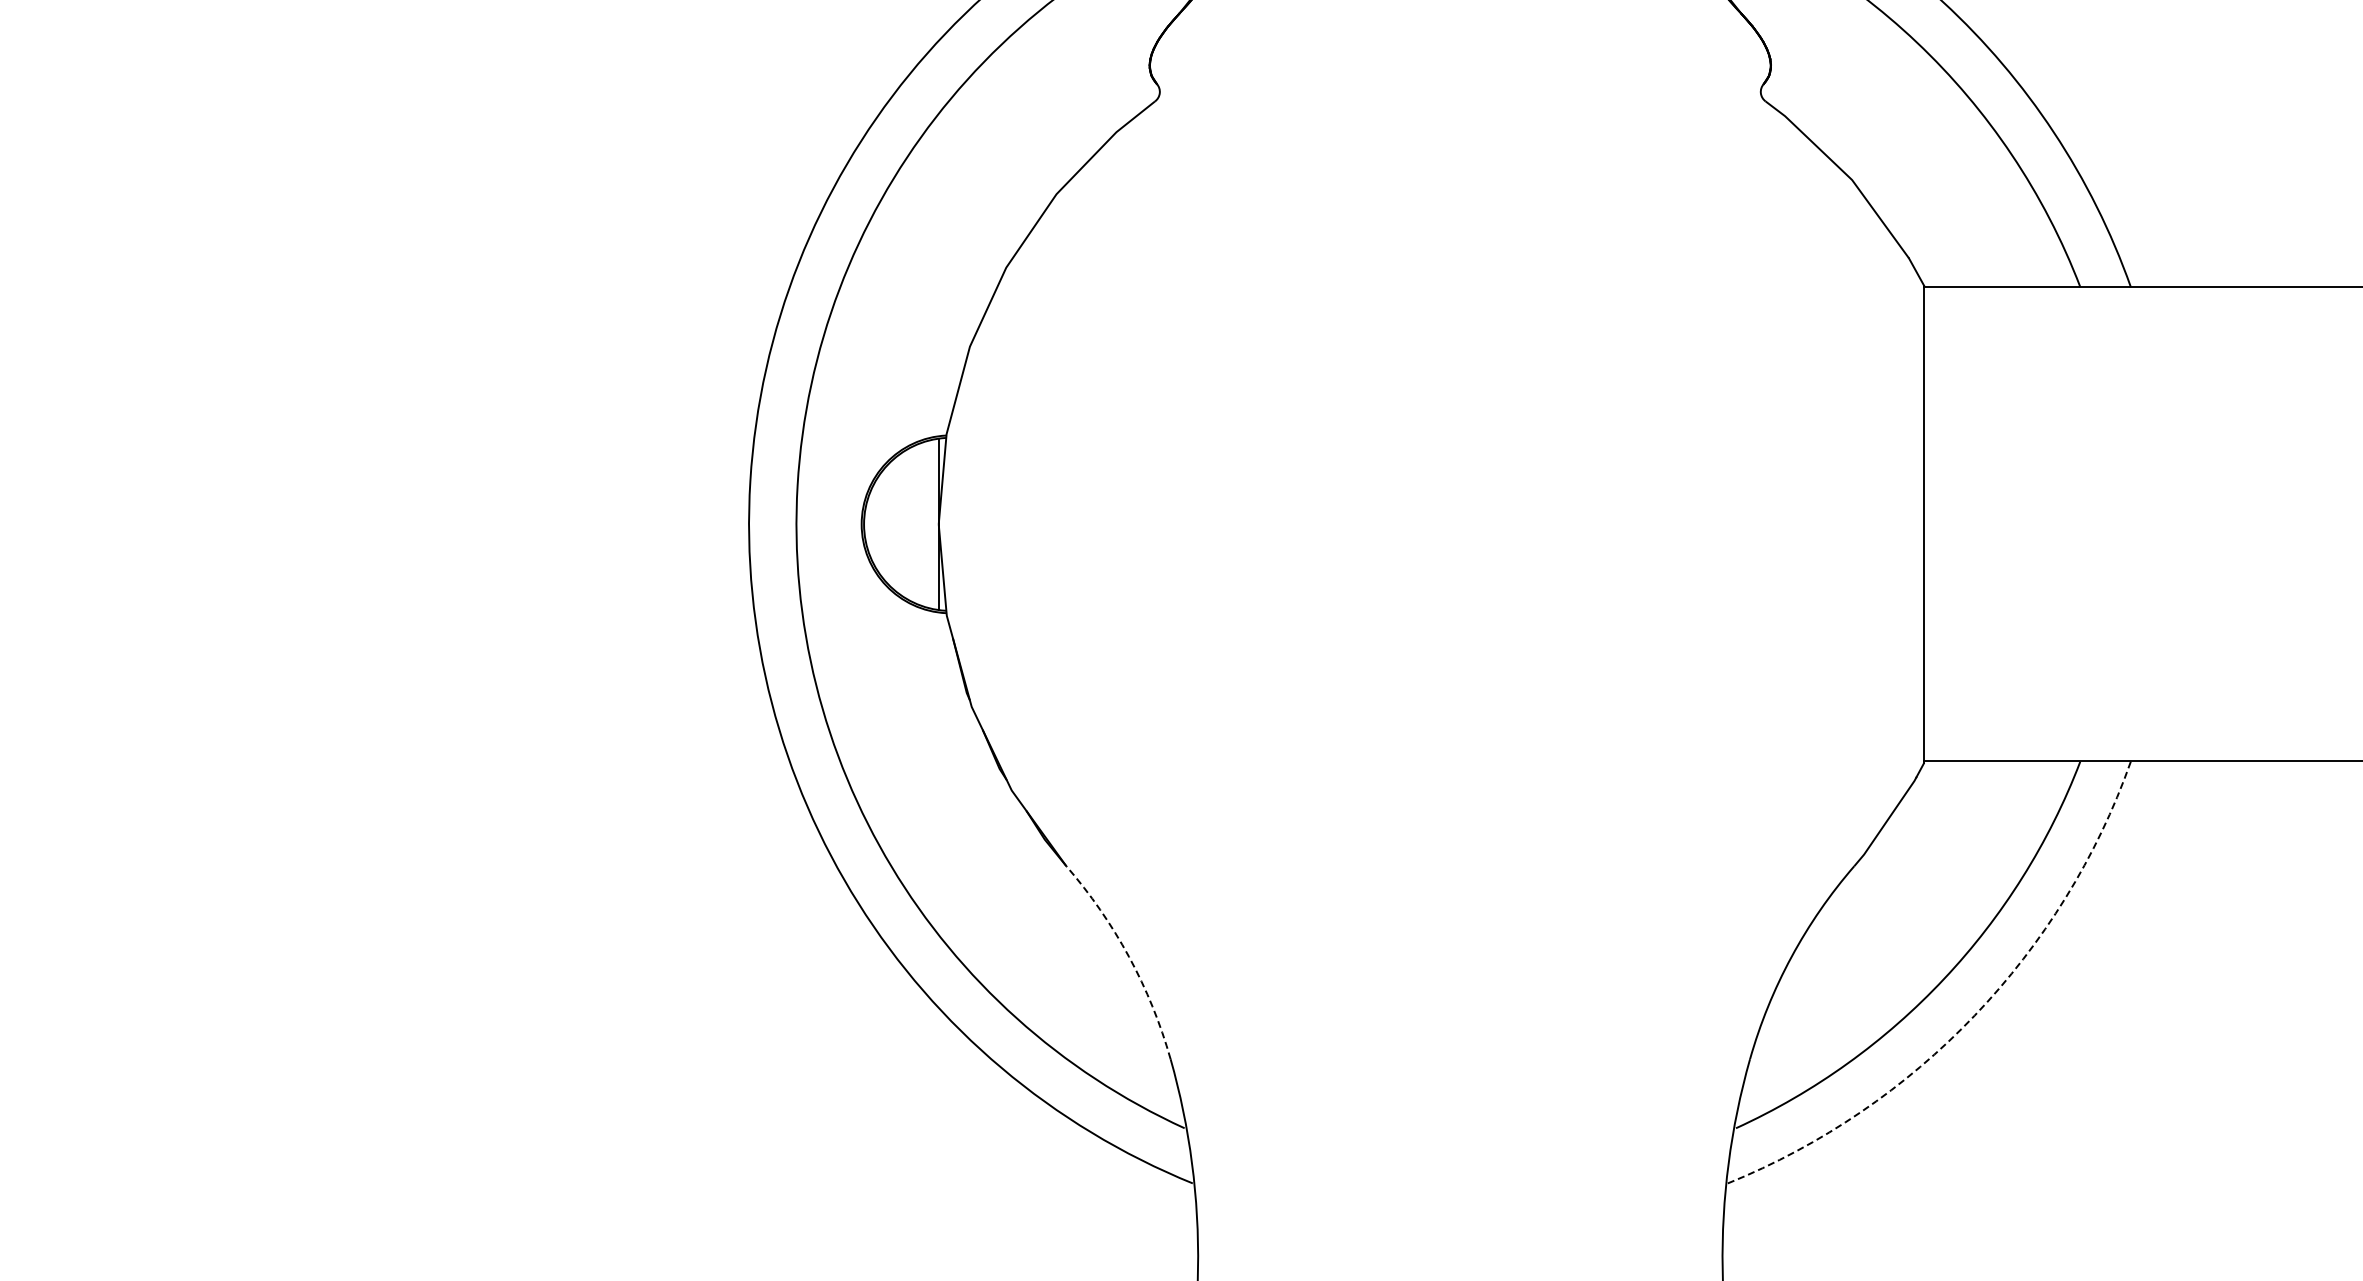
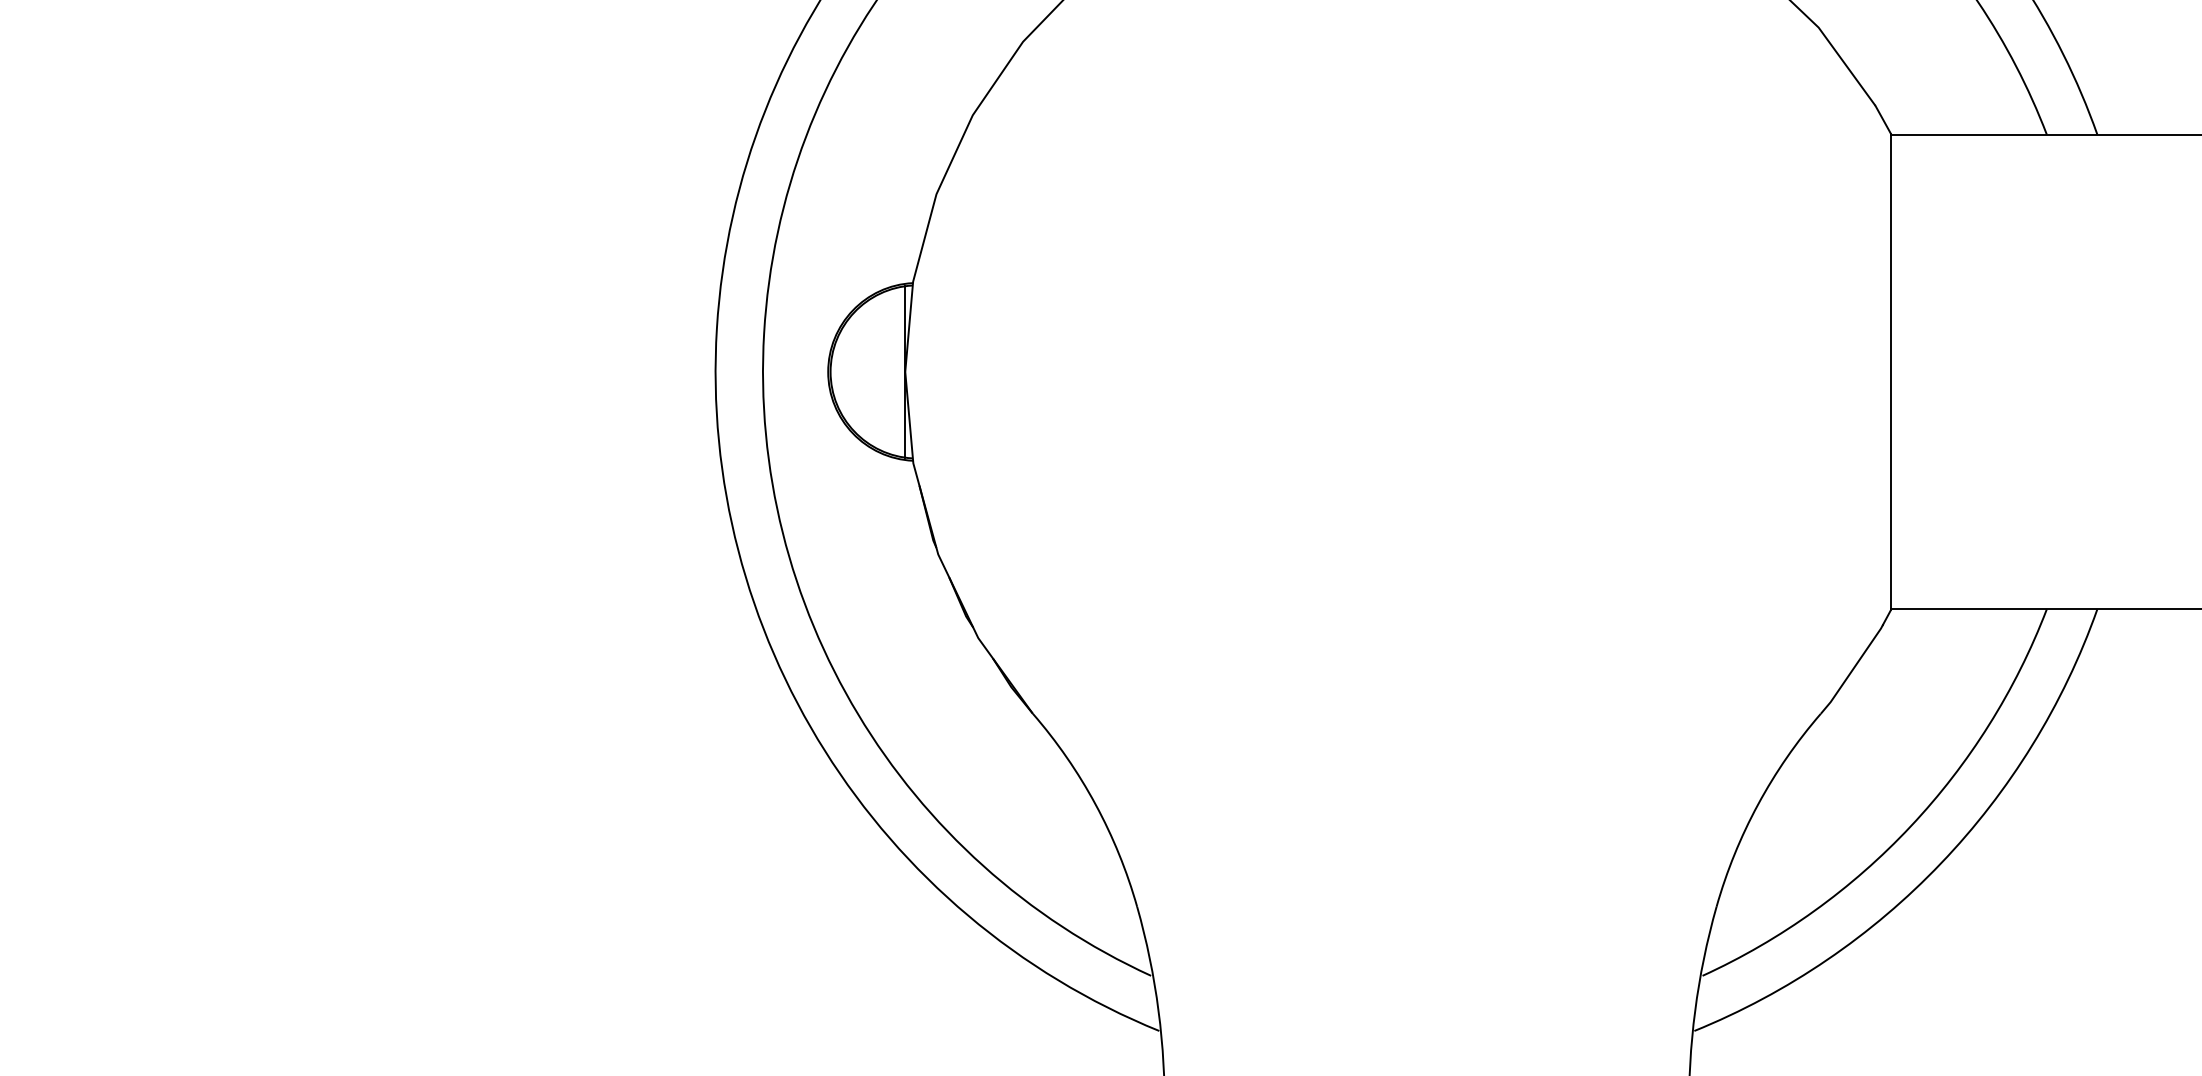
arc: (1129, 956) -> (1096, 804), dashed -> solid
arc: (1974, 1015) -> (1941, 863), dashed -> solid

